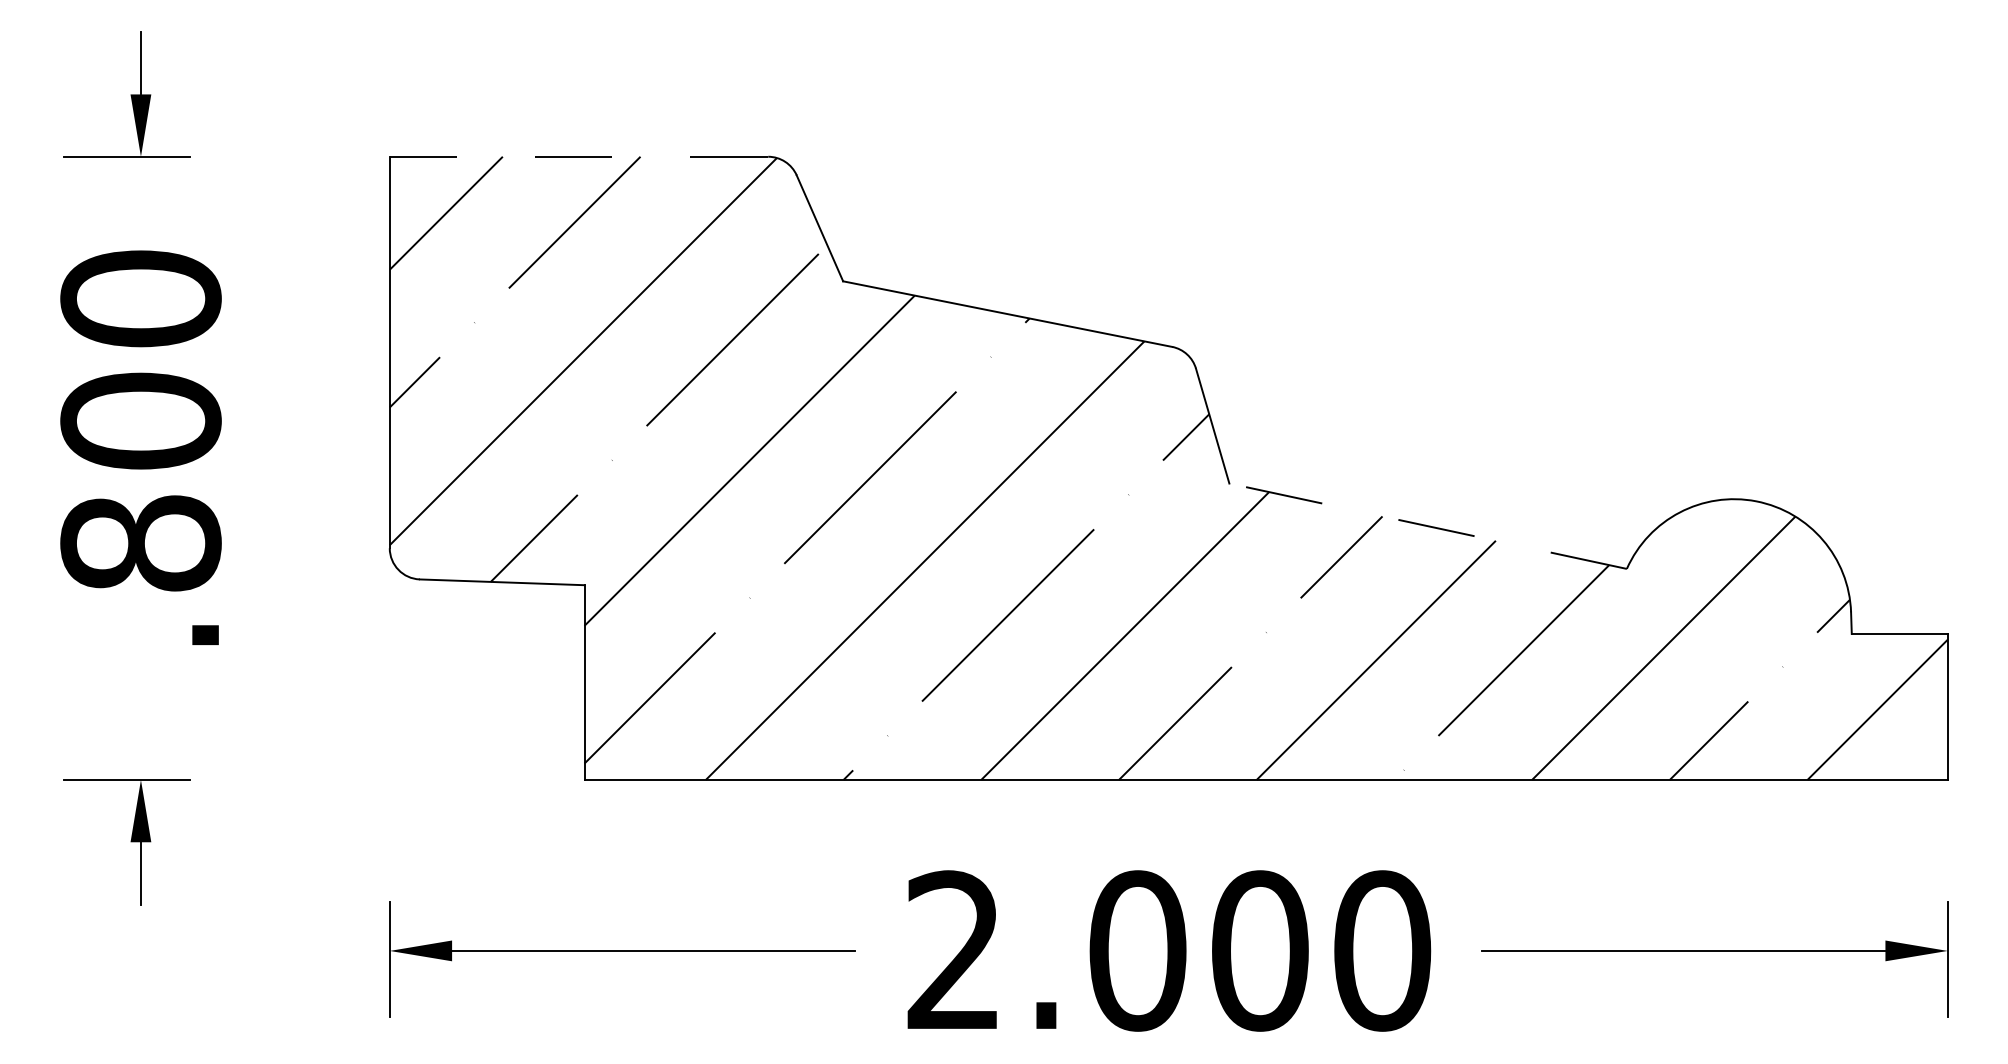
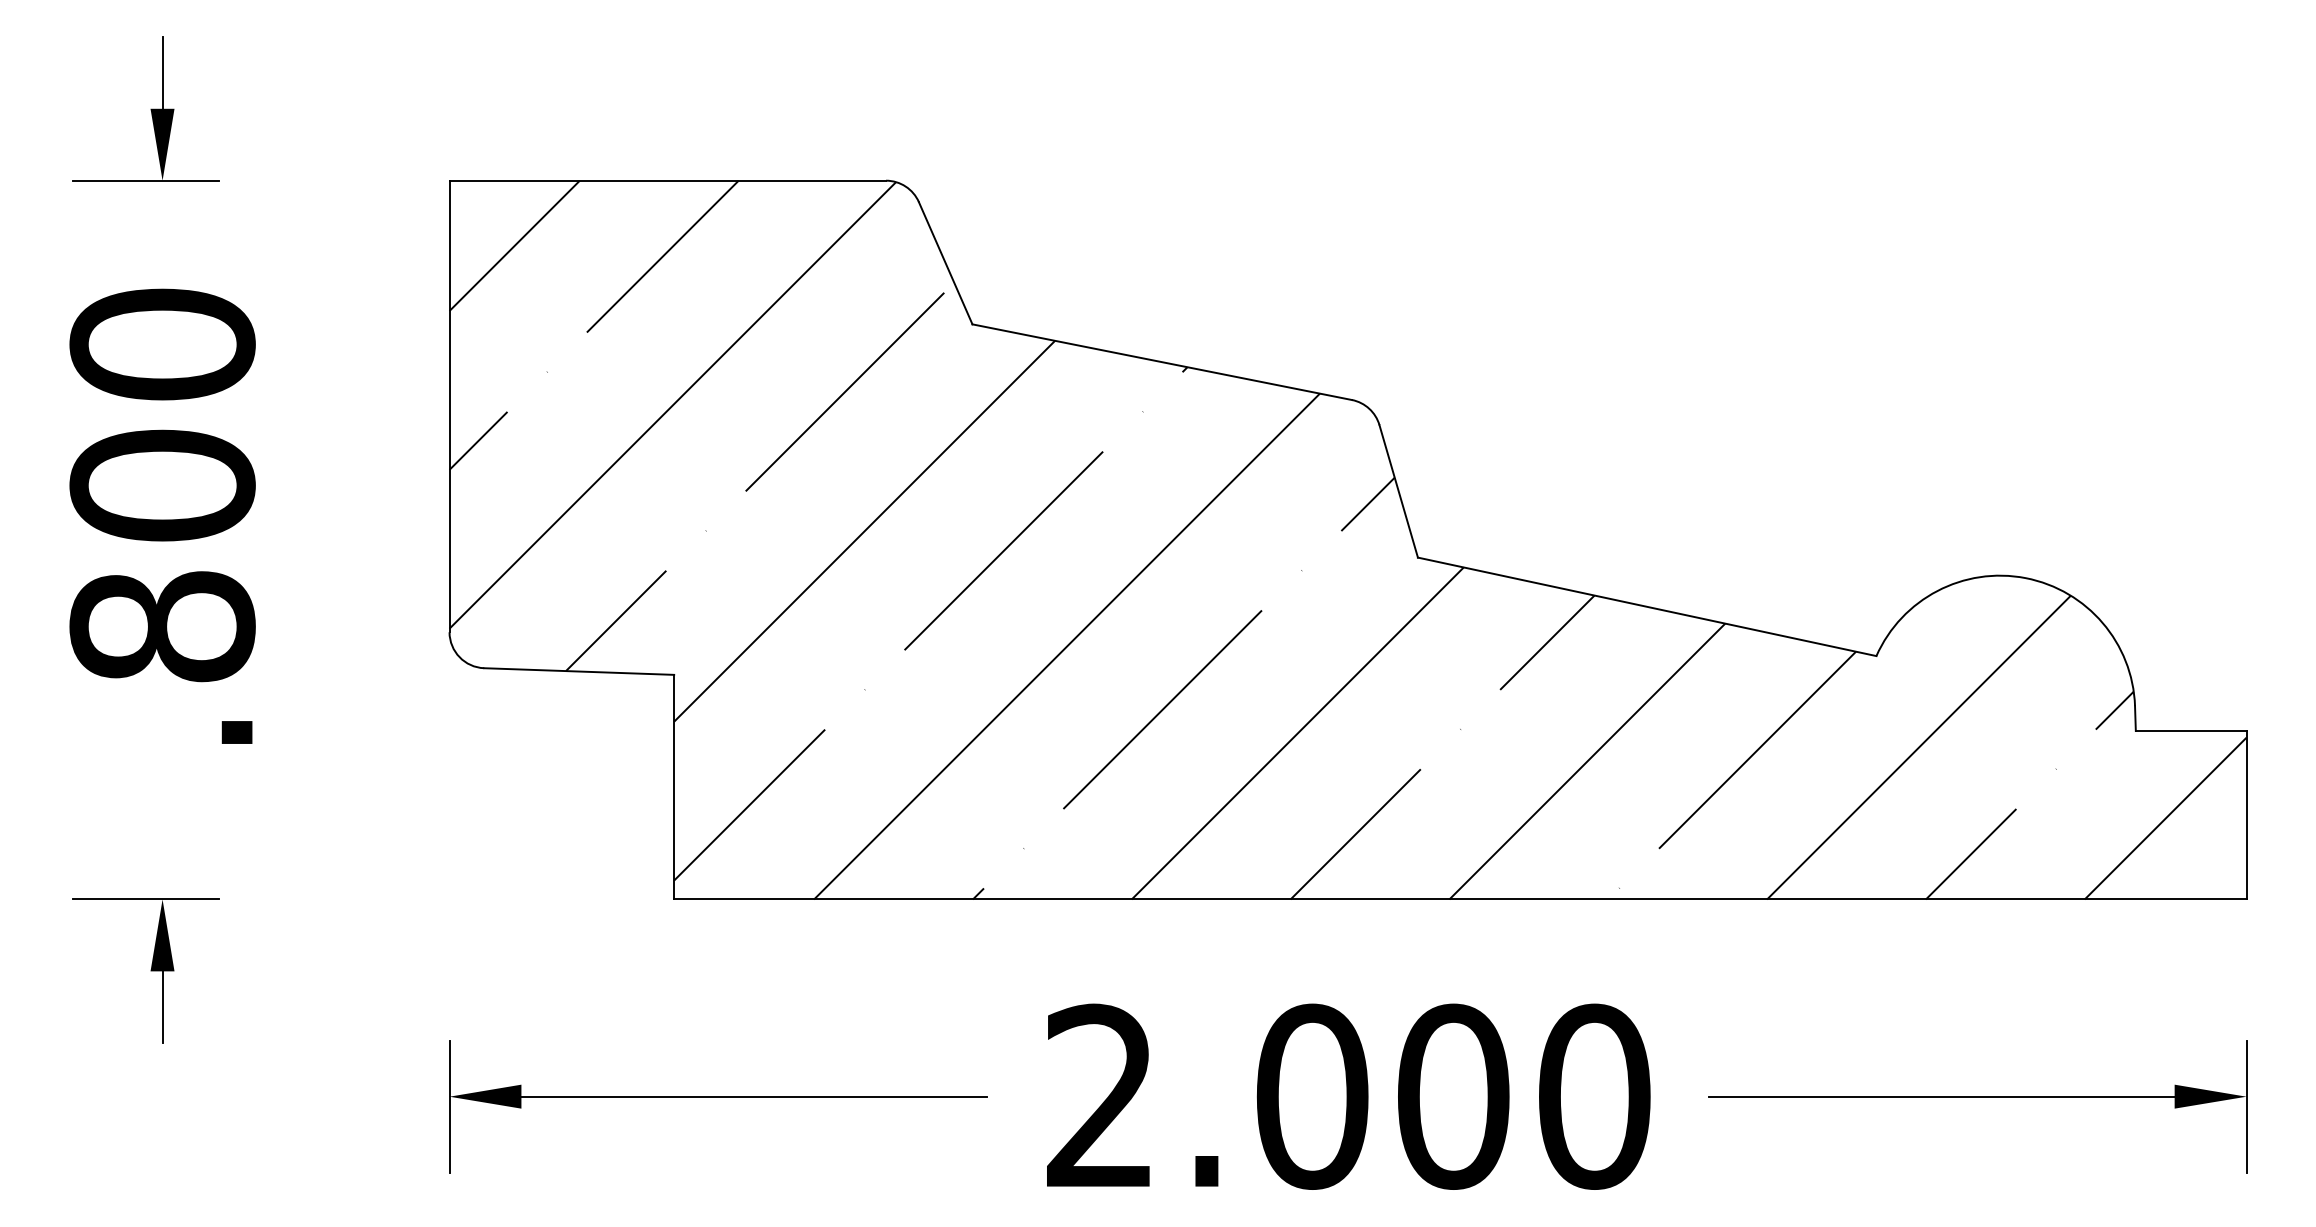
line: (578, 156) -> (667, 180), dashed -> solid
line: (1427, 525) -> (1646, 606), dashed -> solid

